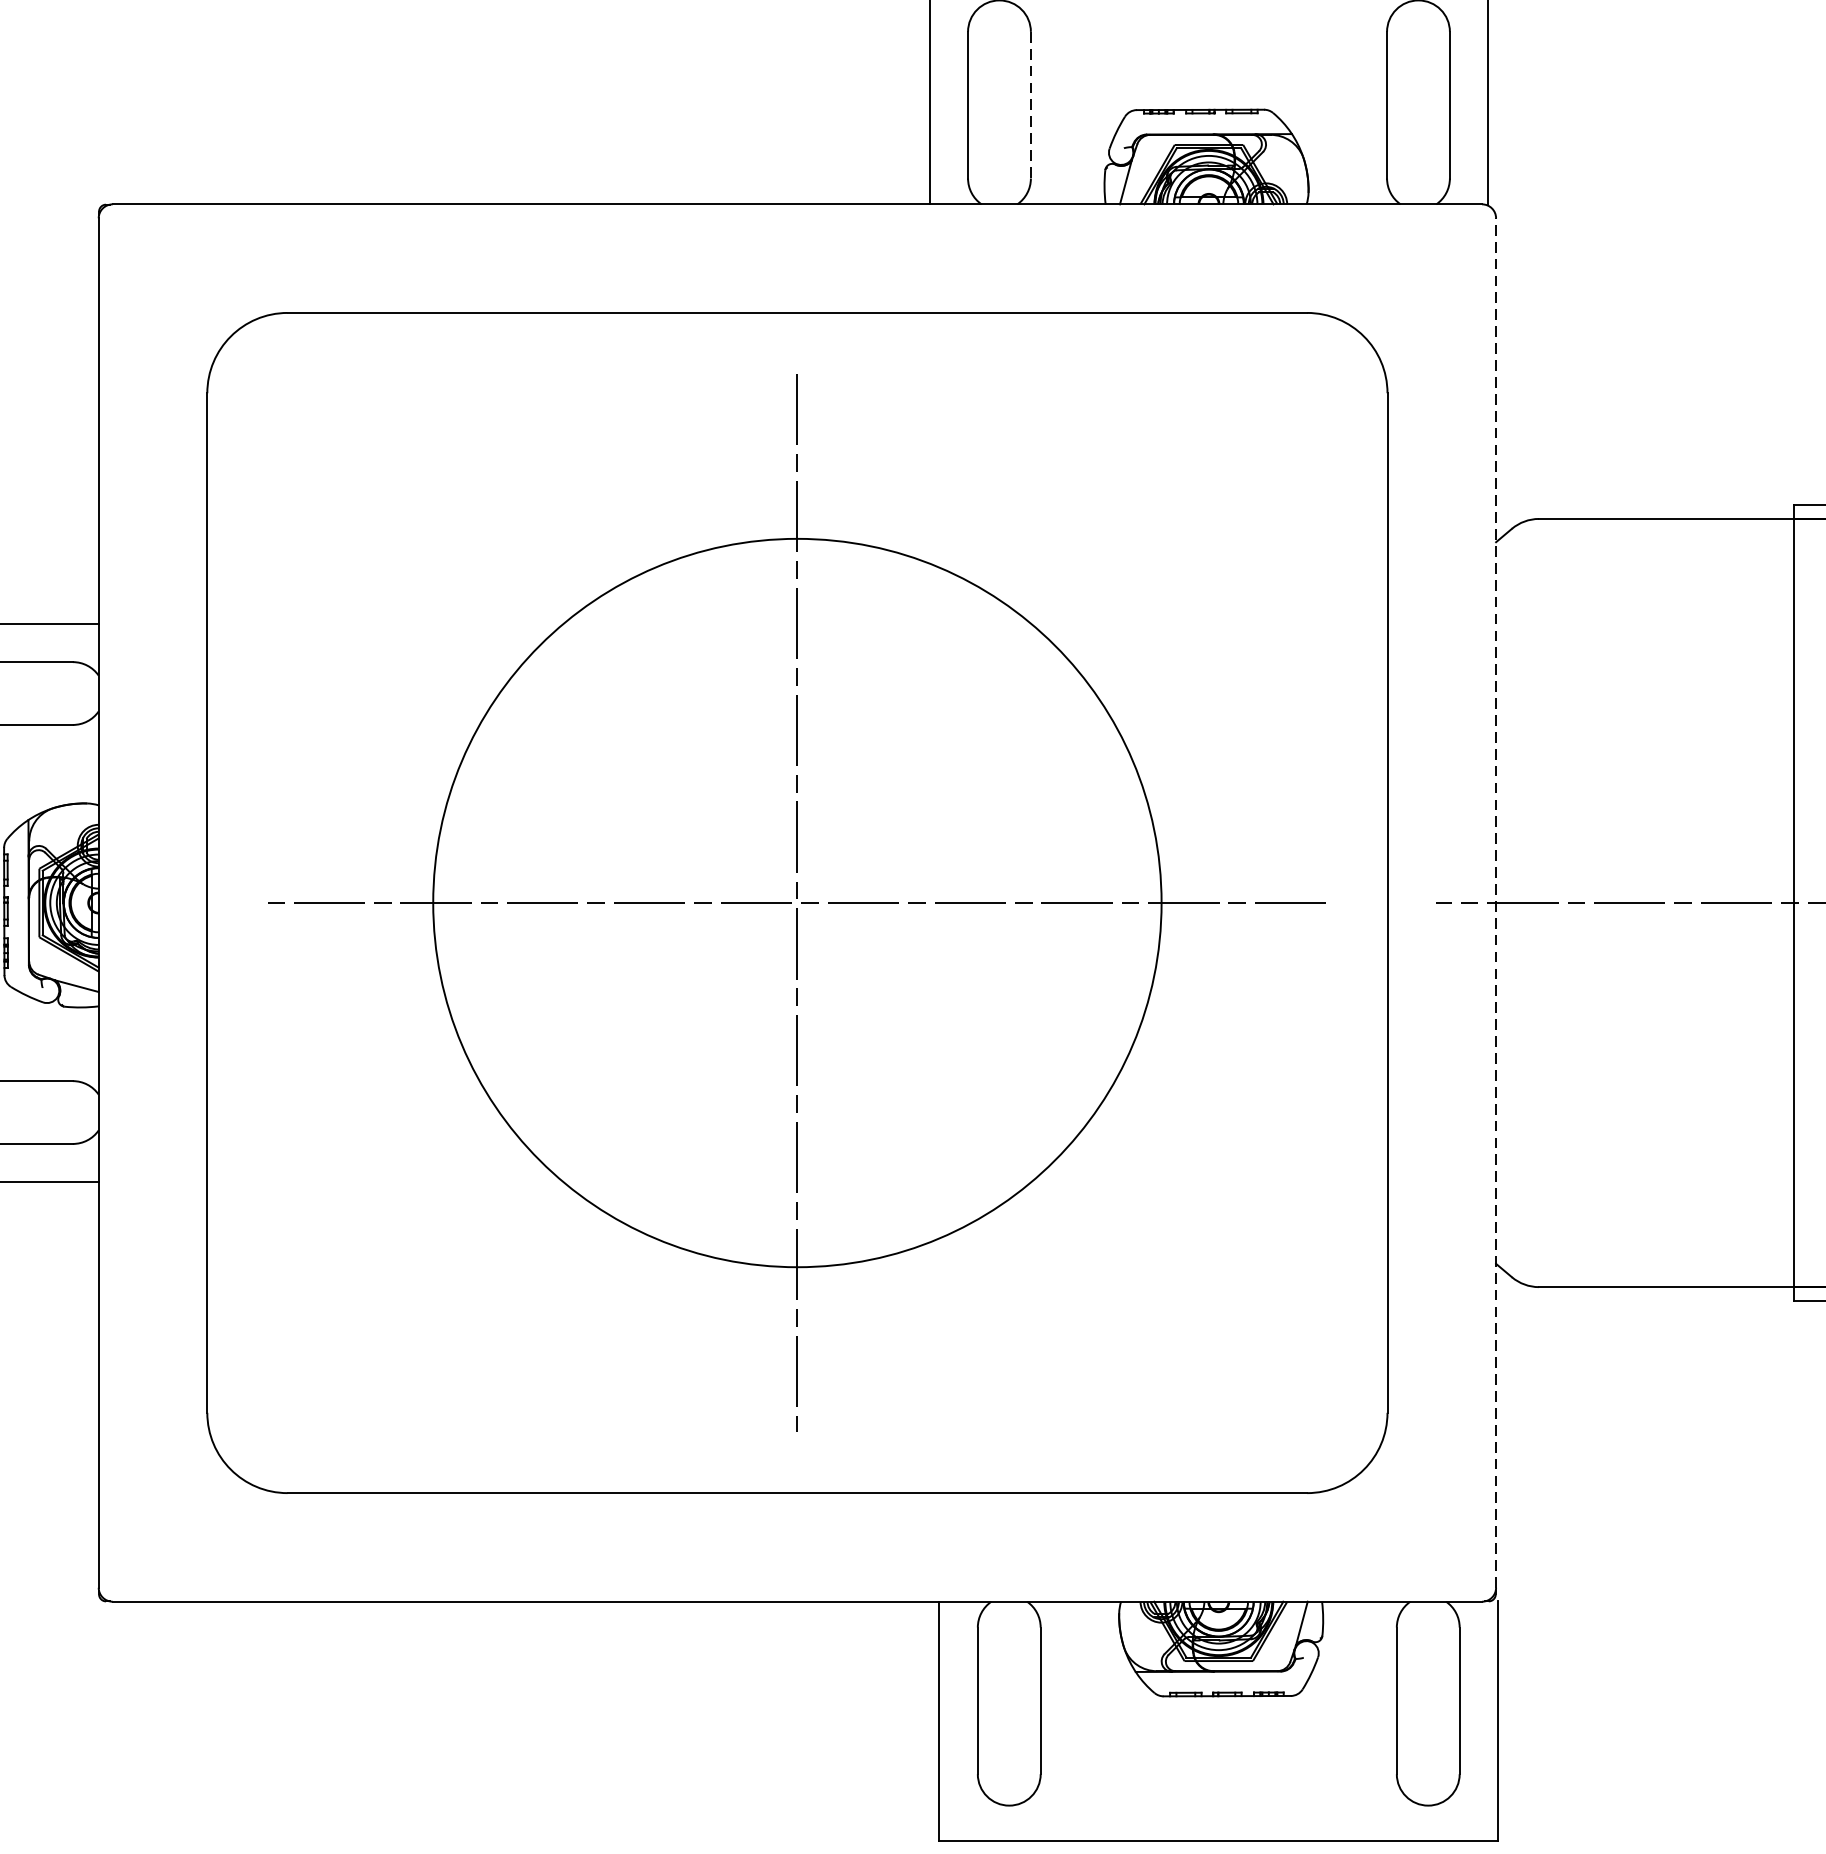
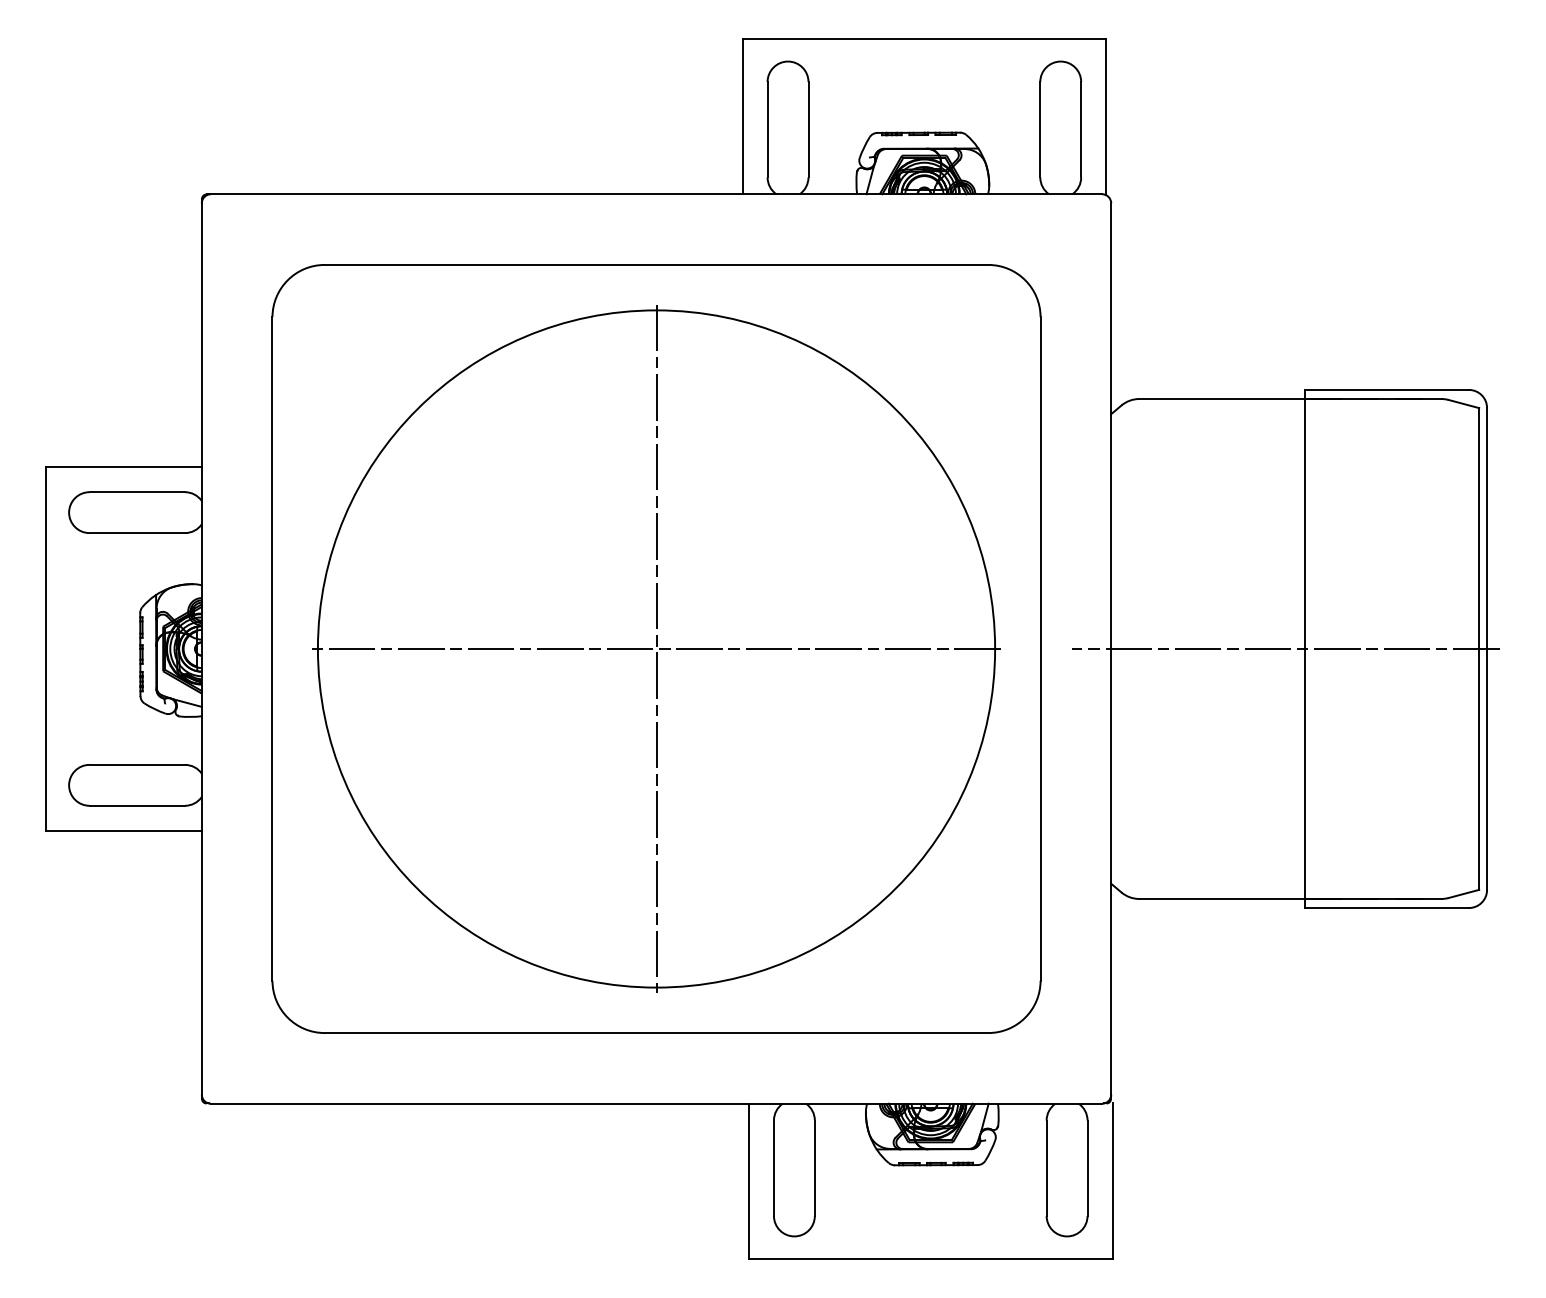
line: (1030, 104) -> (808, 129), dashed -> solid
circle: (797, 902) -> (656, 648), size x1.43
line: (1496, 902) -> (1111, 648), dashed -> solid

